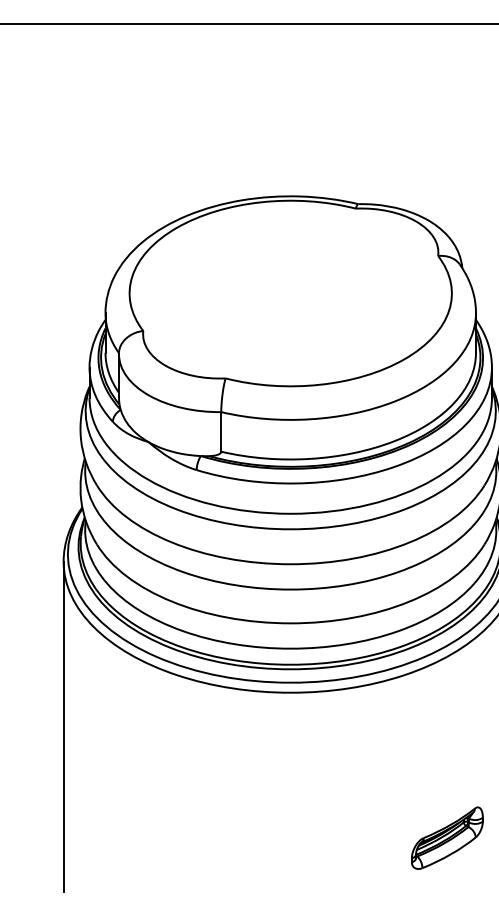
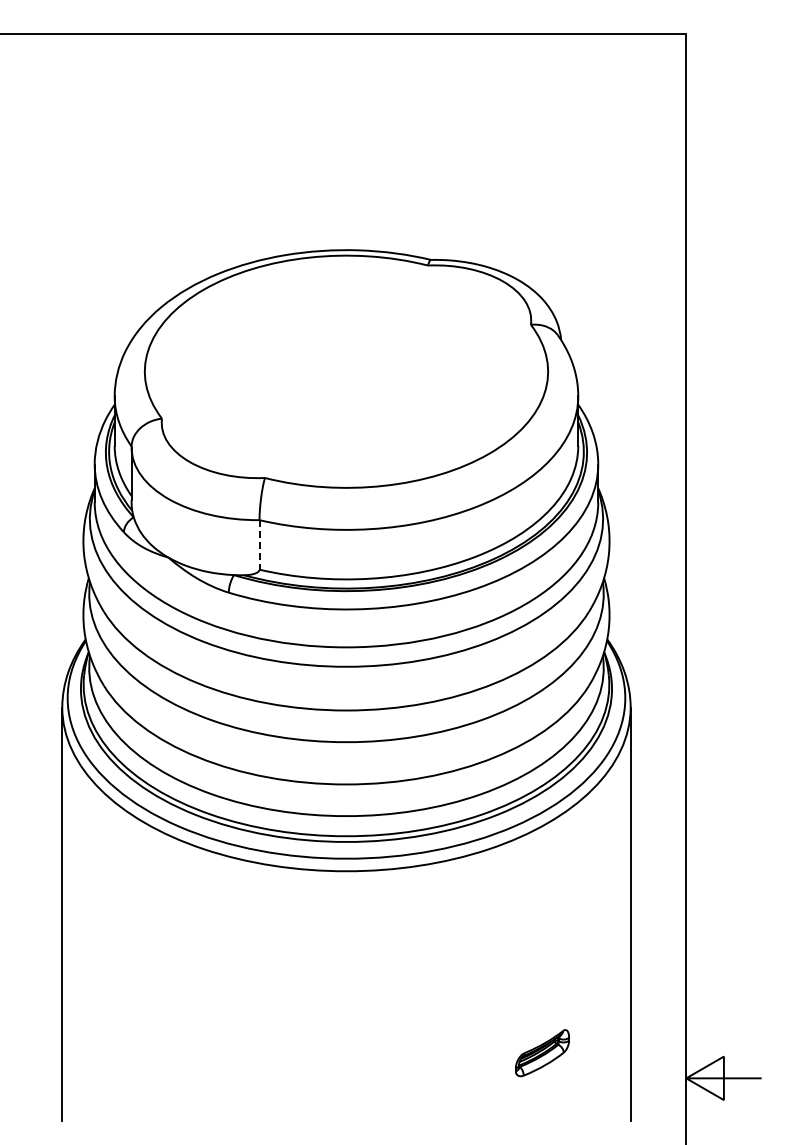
line: (221, 431) -> (259, 544), solid -> dashed
part: (447, 837) -> (542, 1052), size x0.6

